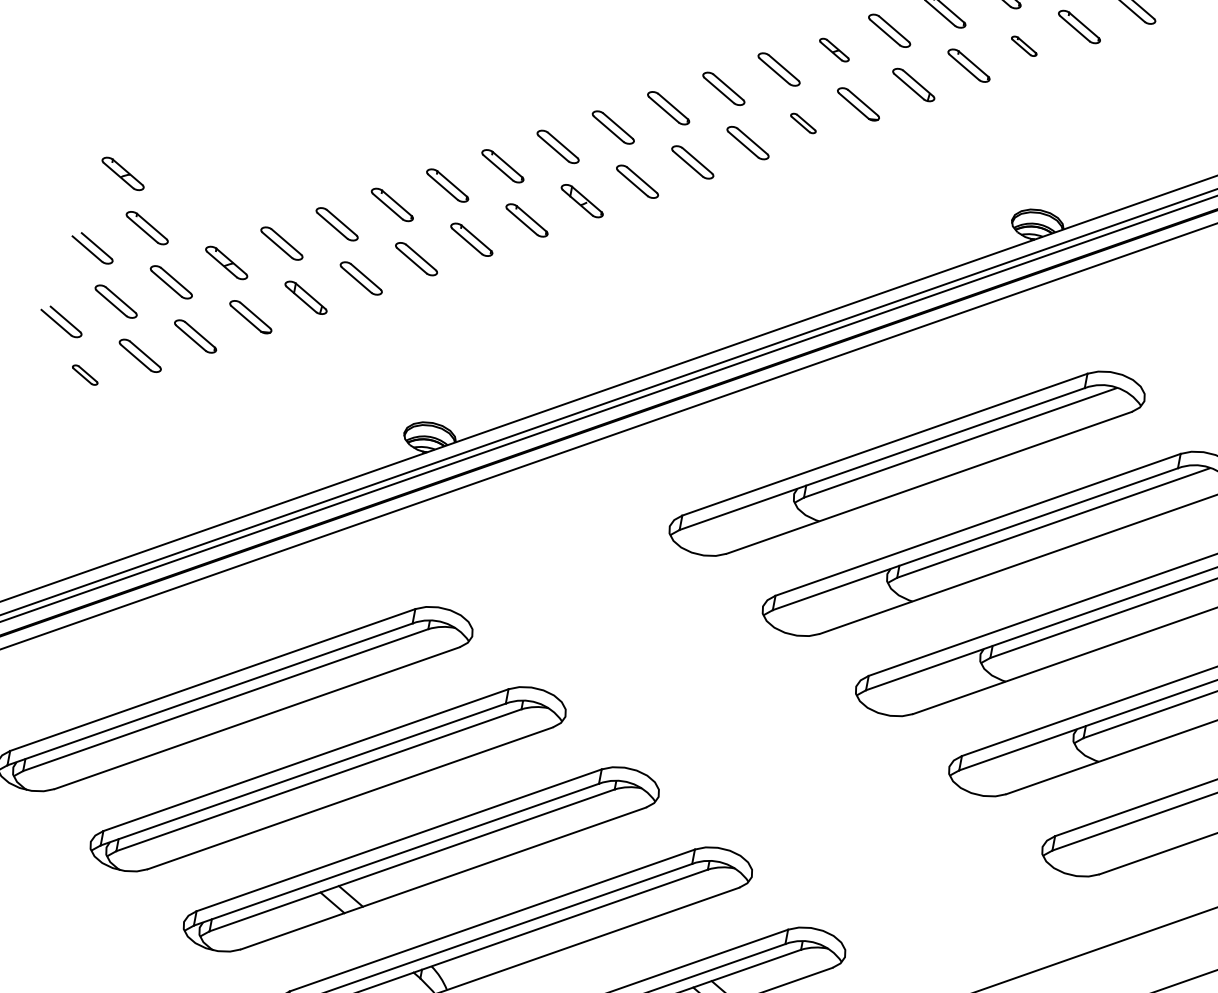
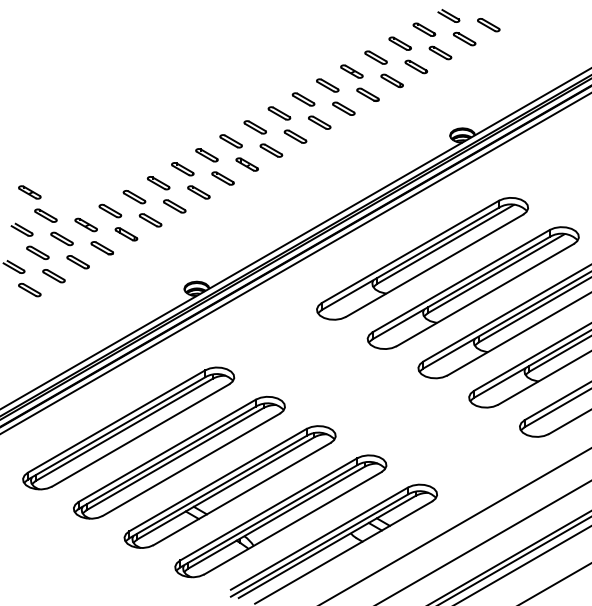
part: (1024, 45) -> (440, 52), size x1.67
part: (833, 49) -> (351, 71), size x1.43
part: (802, 122) -> (343, 108), size x1.67
part: (84, 373) -> (29, 289), size x1.67

